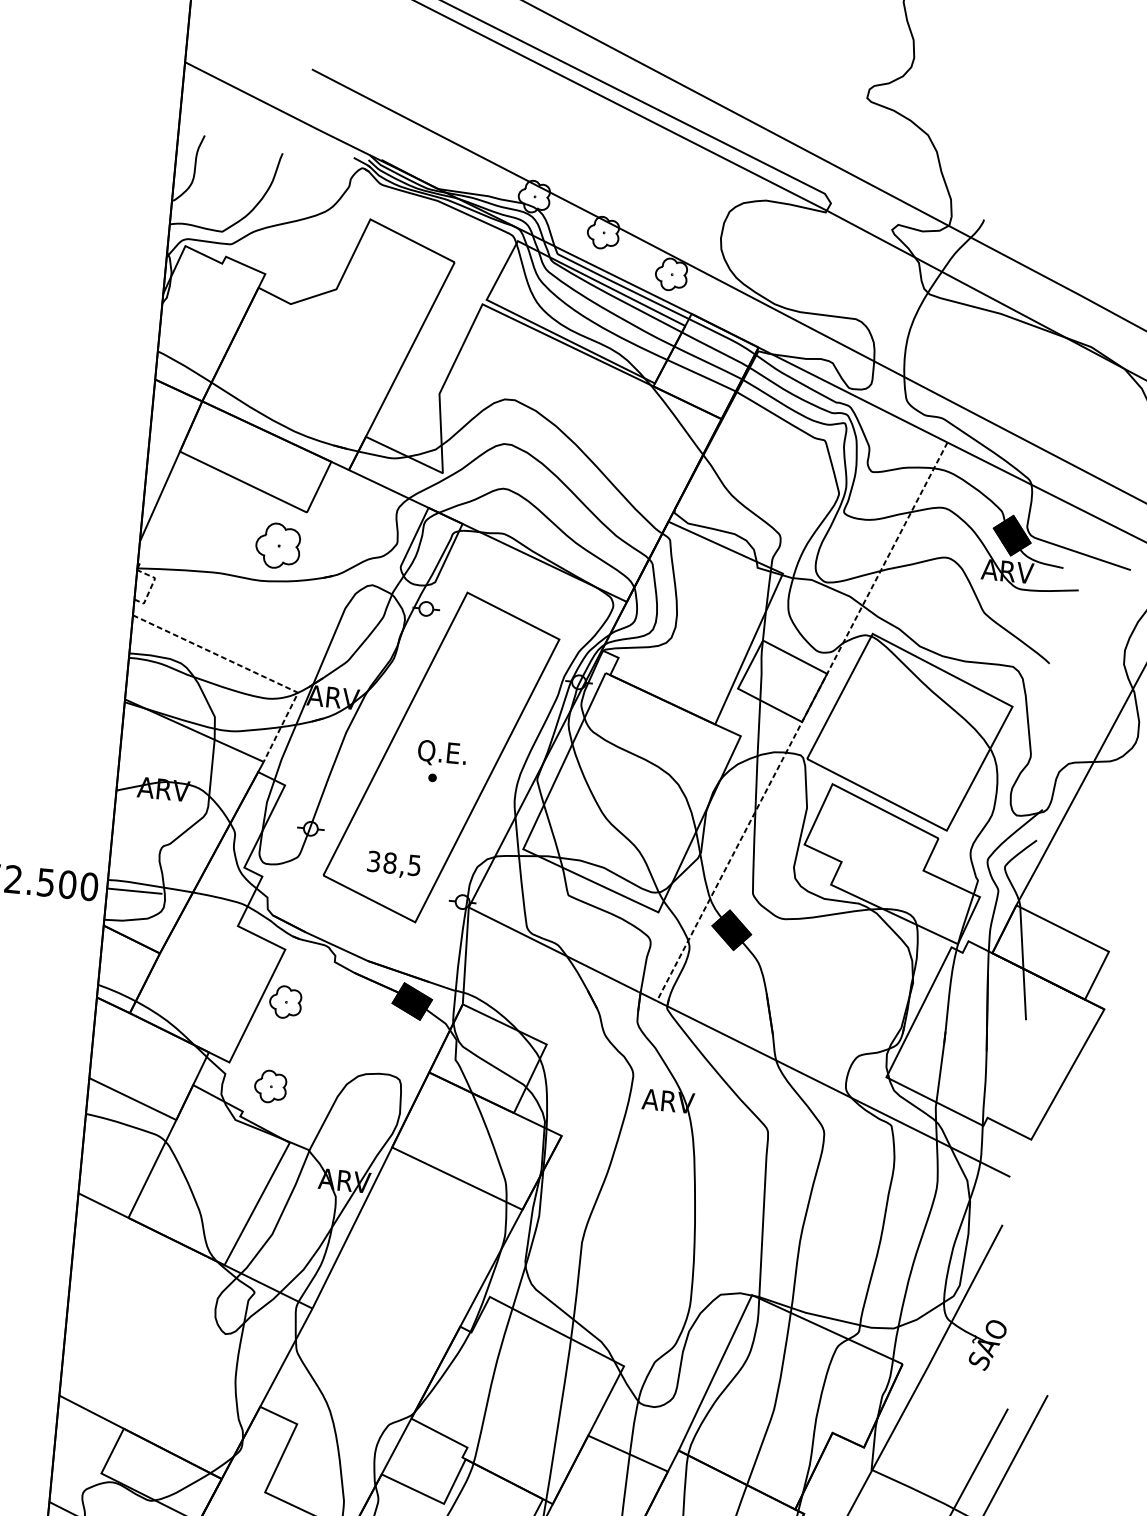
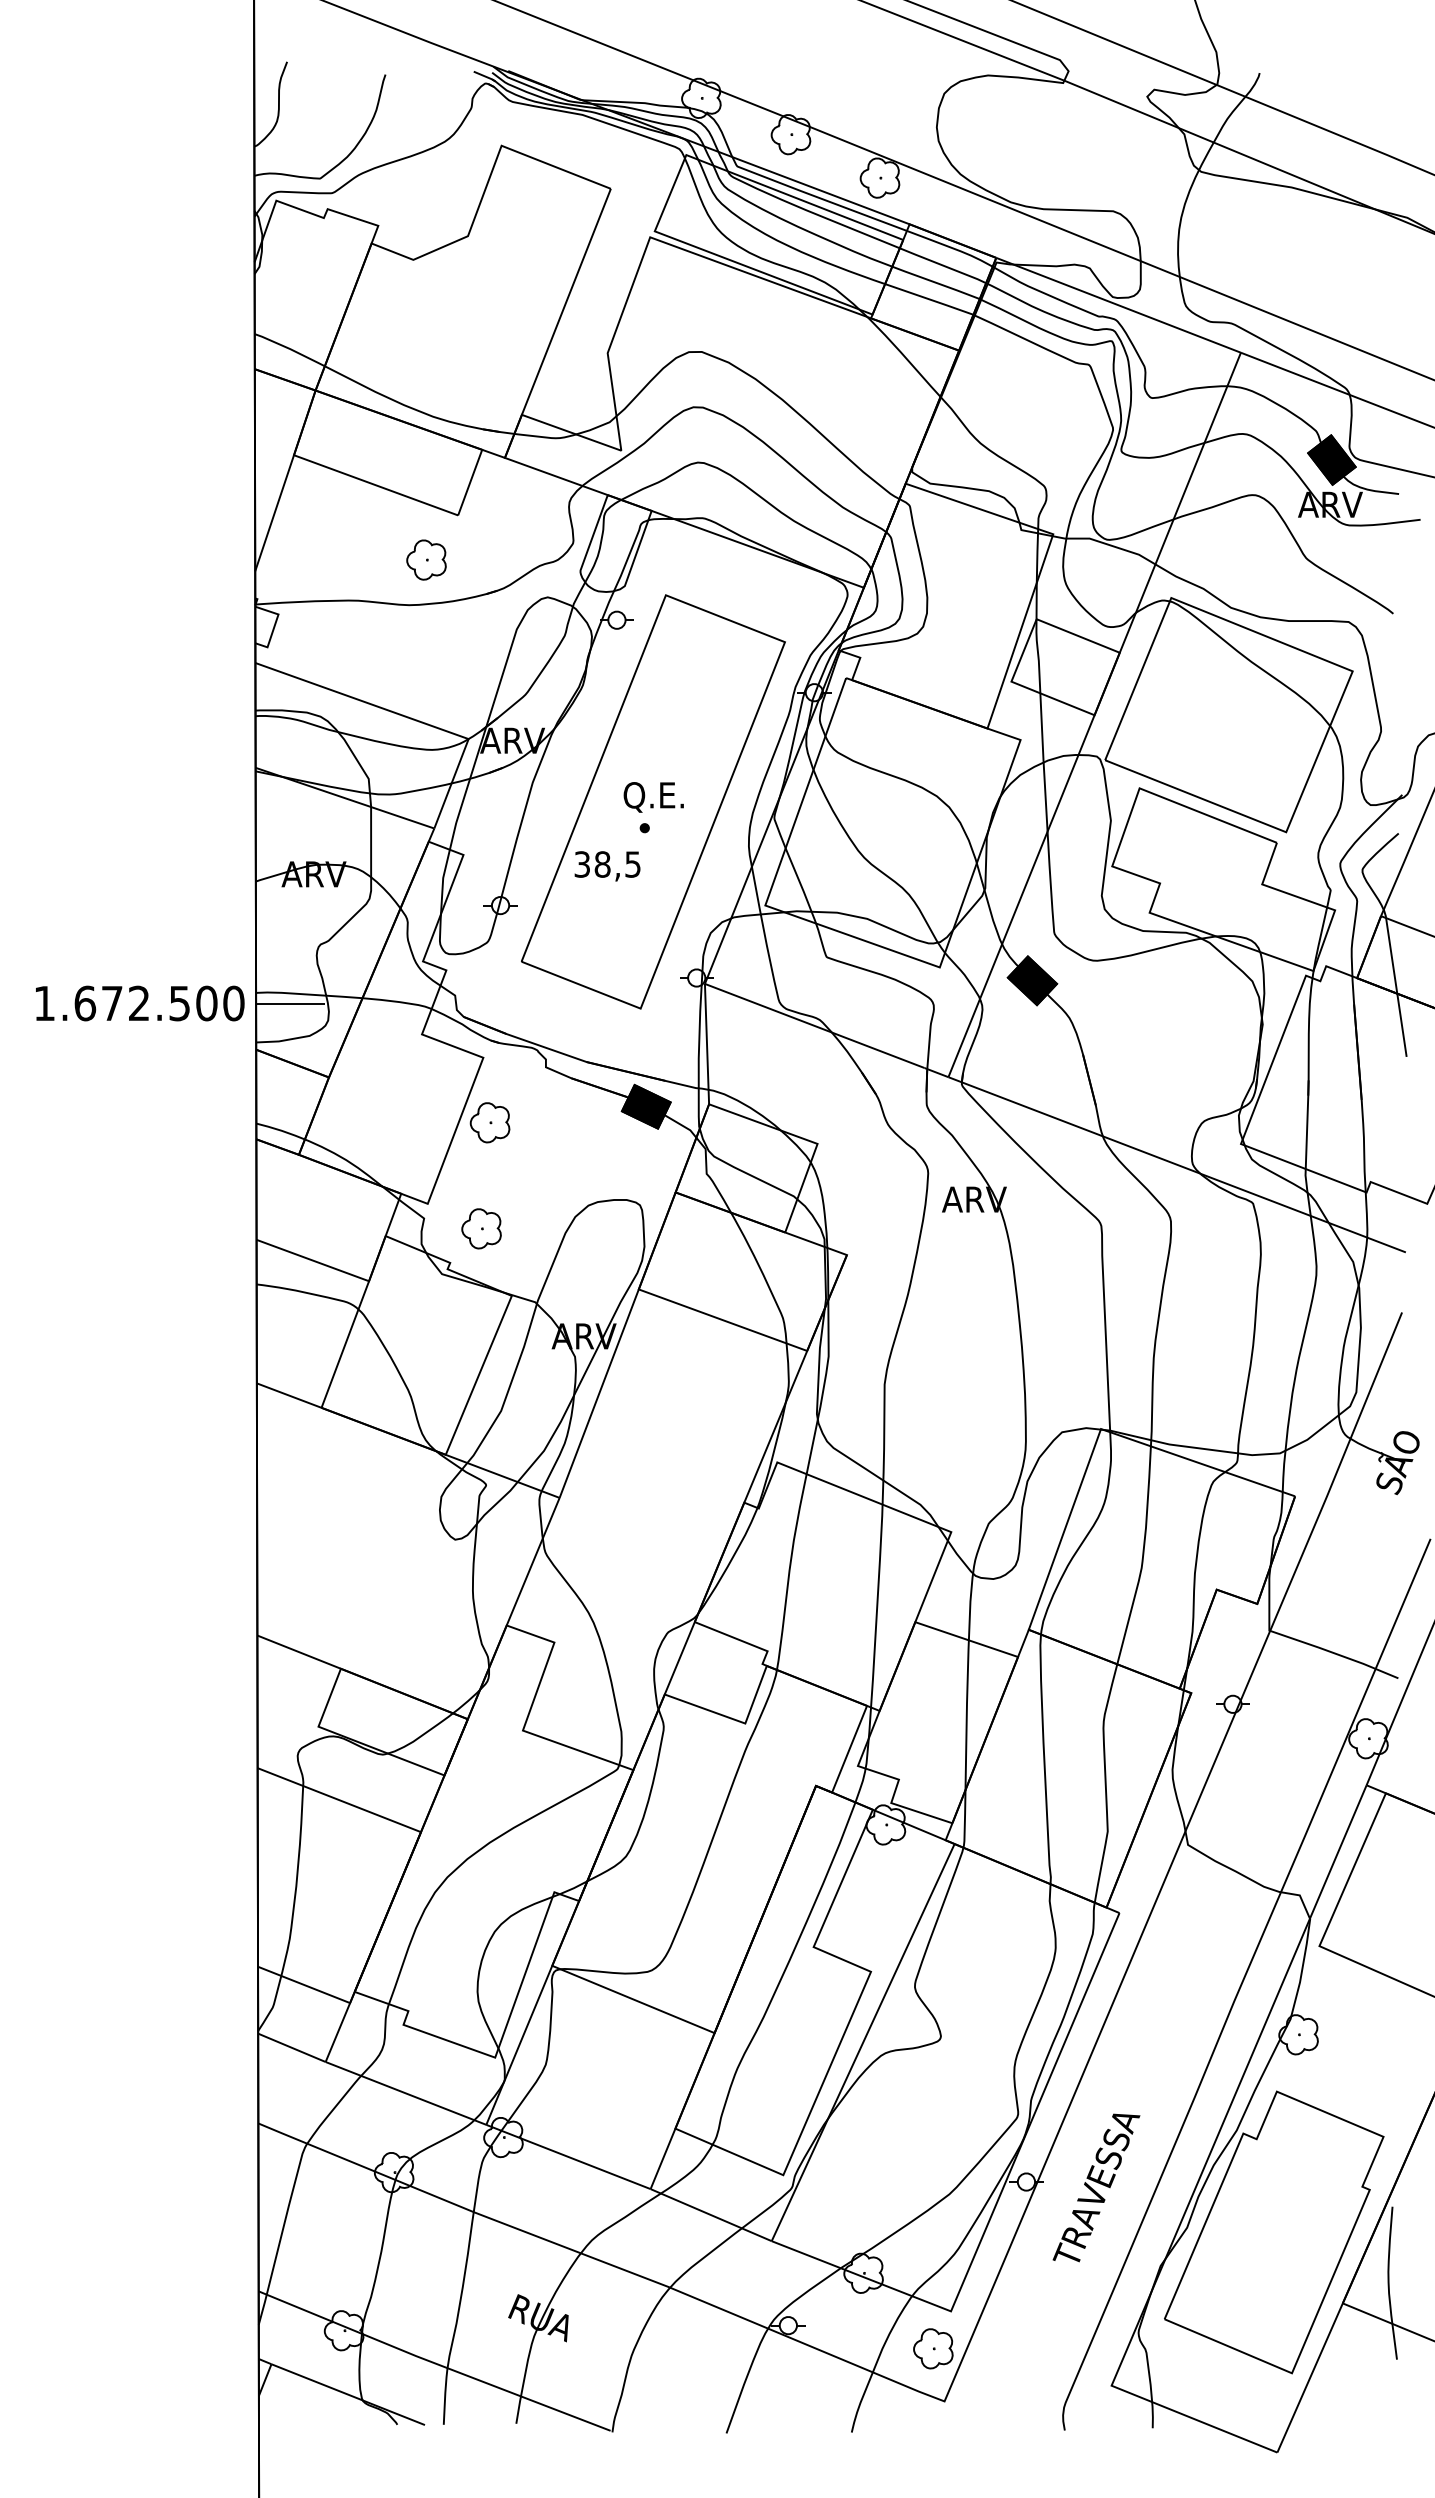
part: (278, 545) -> (426, 559), size x0.71
line: (152, 585) -> (275, 624), dashed -> solid
line: (251, 670) -> (408, 717), dashed -> solid
line: (802, 722) -> (1094, 715), dashed -> solid
text: (393, 865) -> (607, 866), moved

